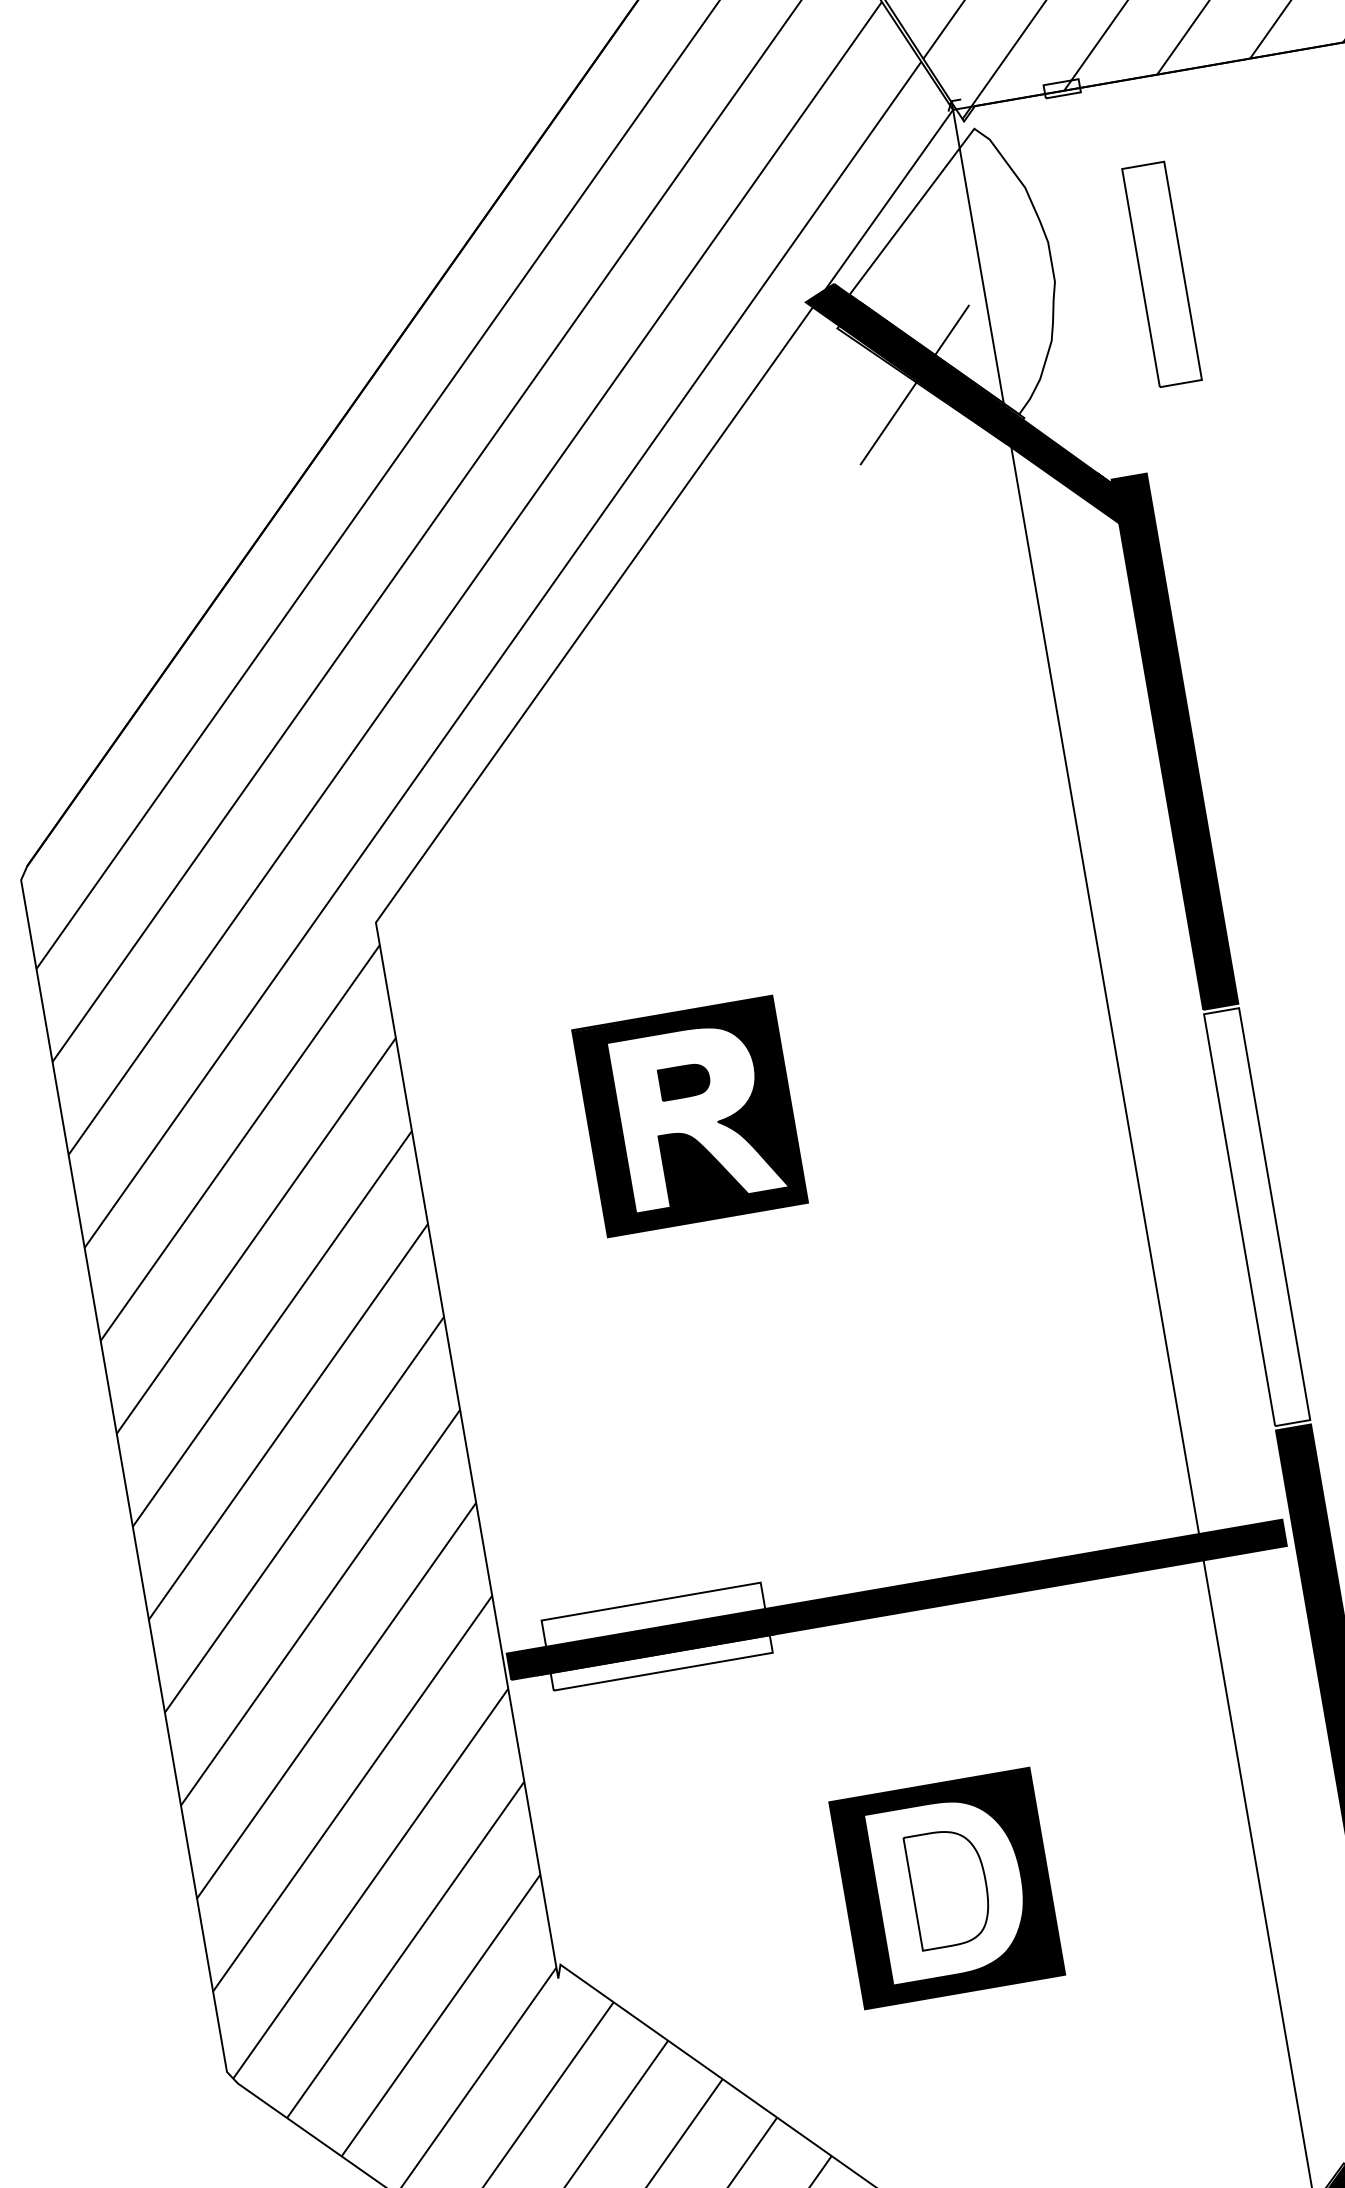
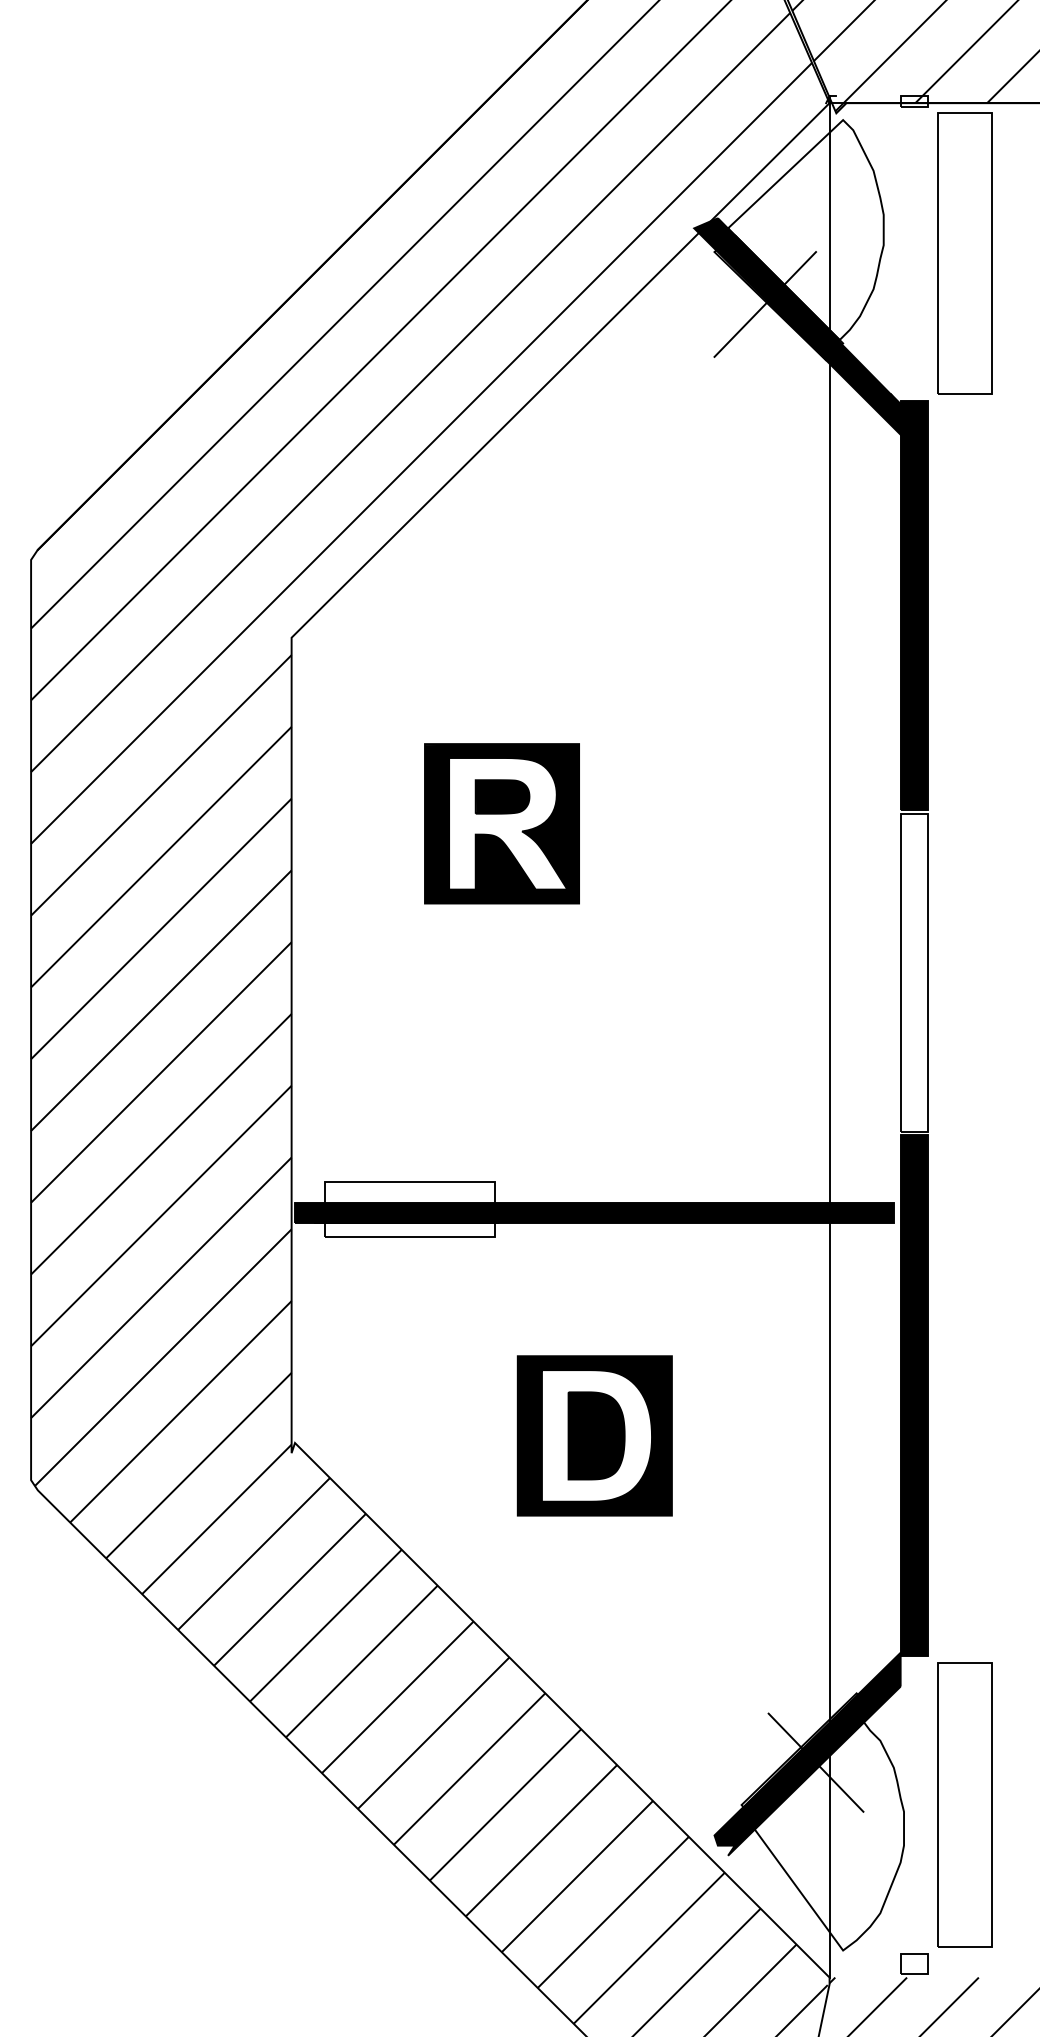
part: (1161, 274) -> (964, 253), size x1.67
part: (684, 1081) -> (502, 796), size x1.43
fill: (949, 1887) -> (596, 1435), added

